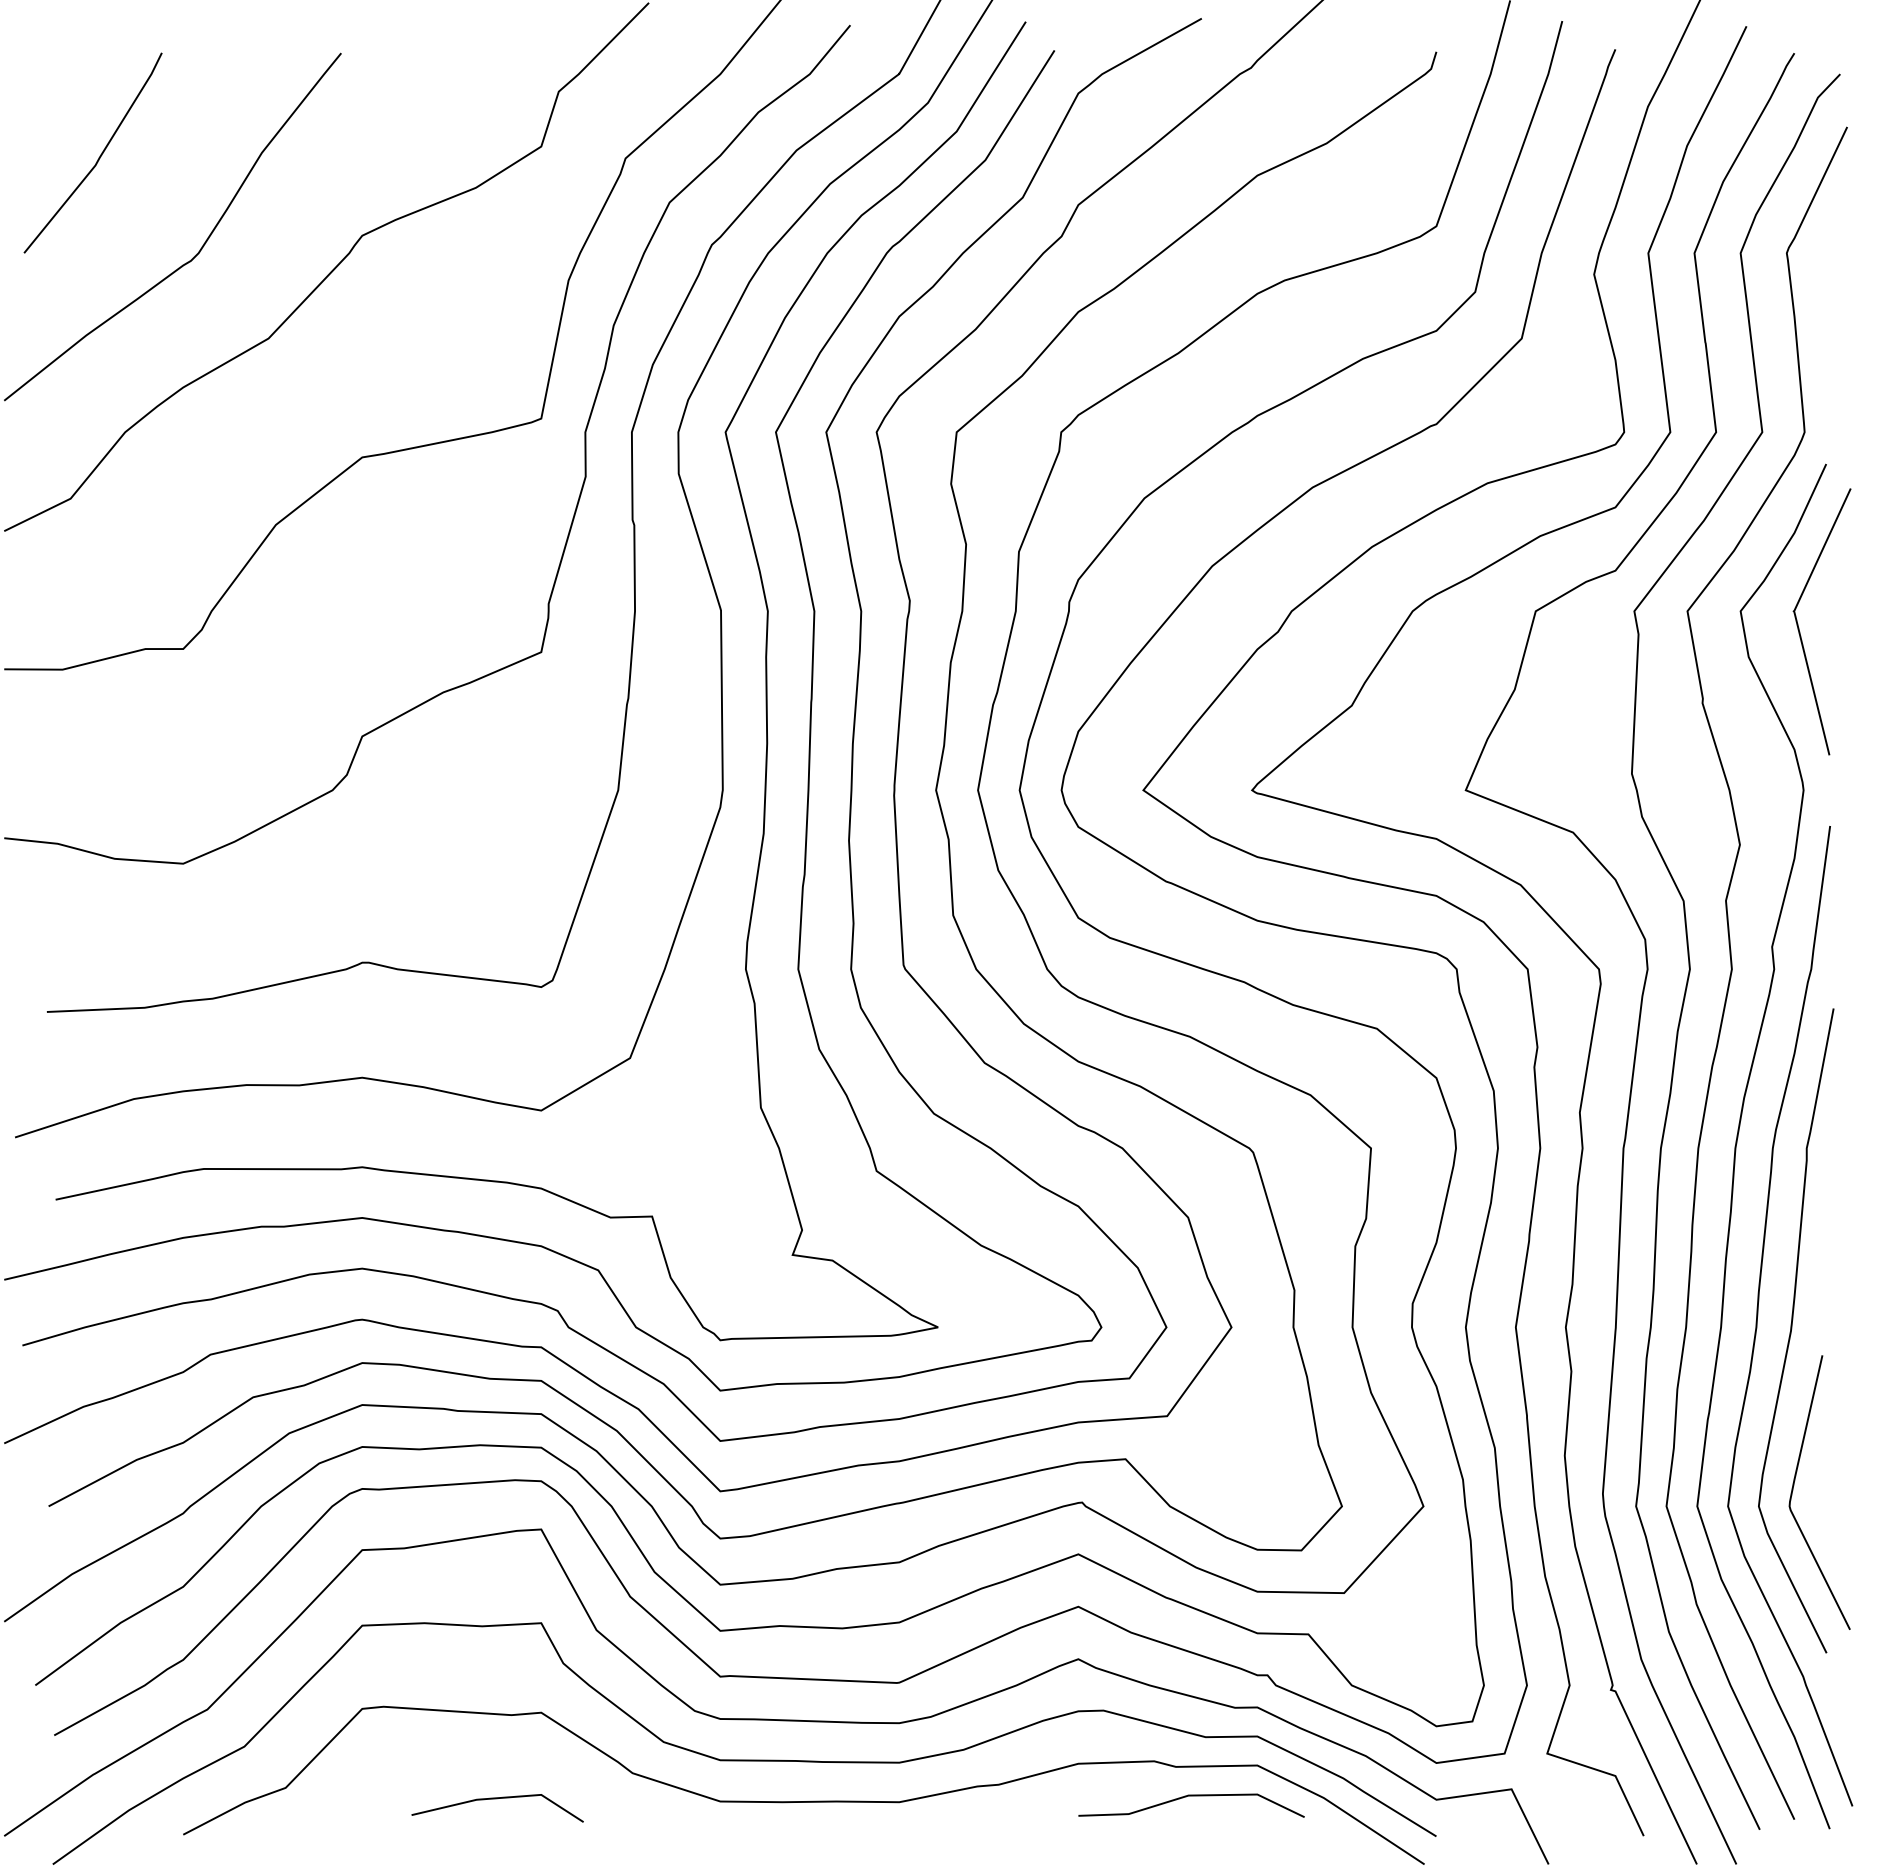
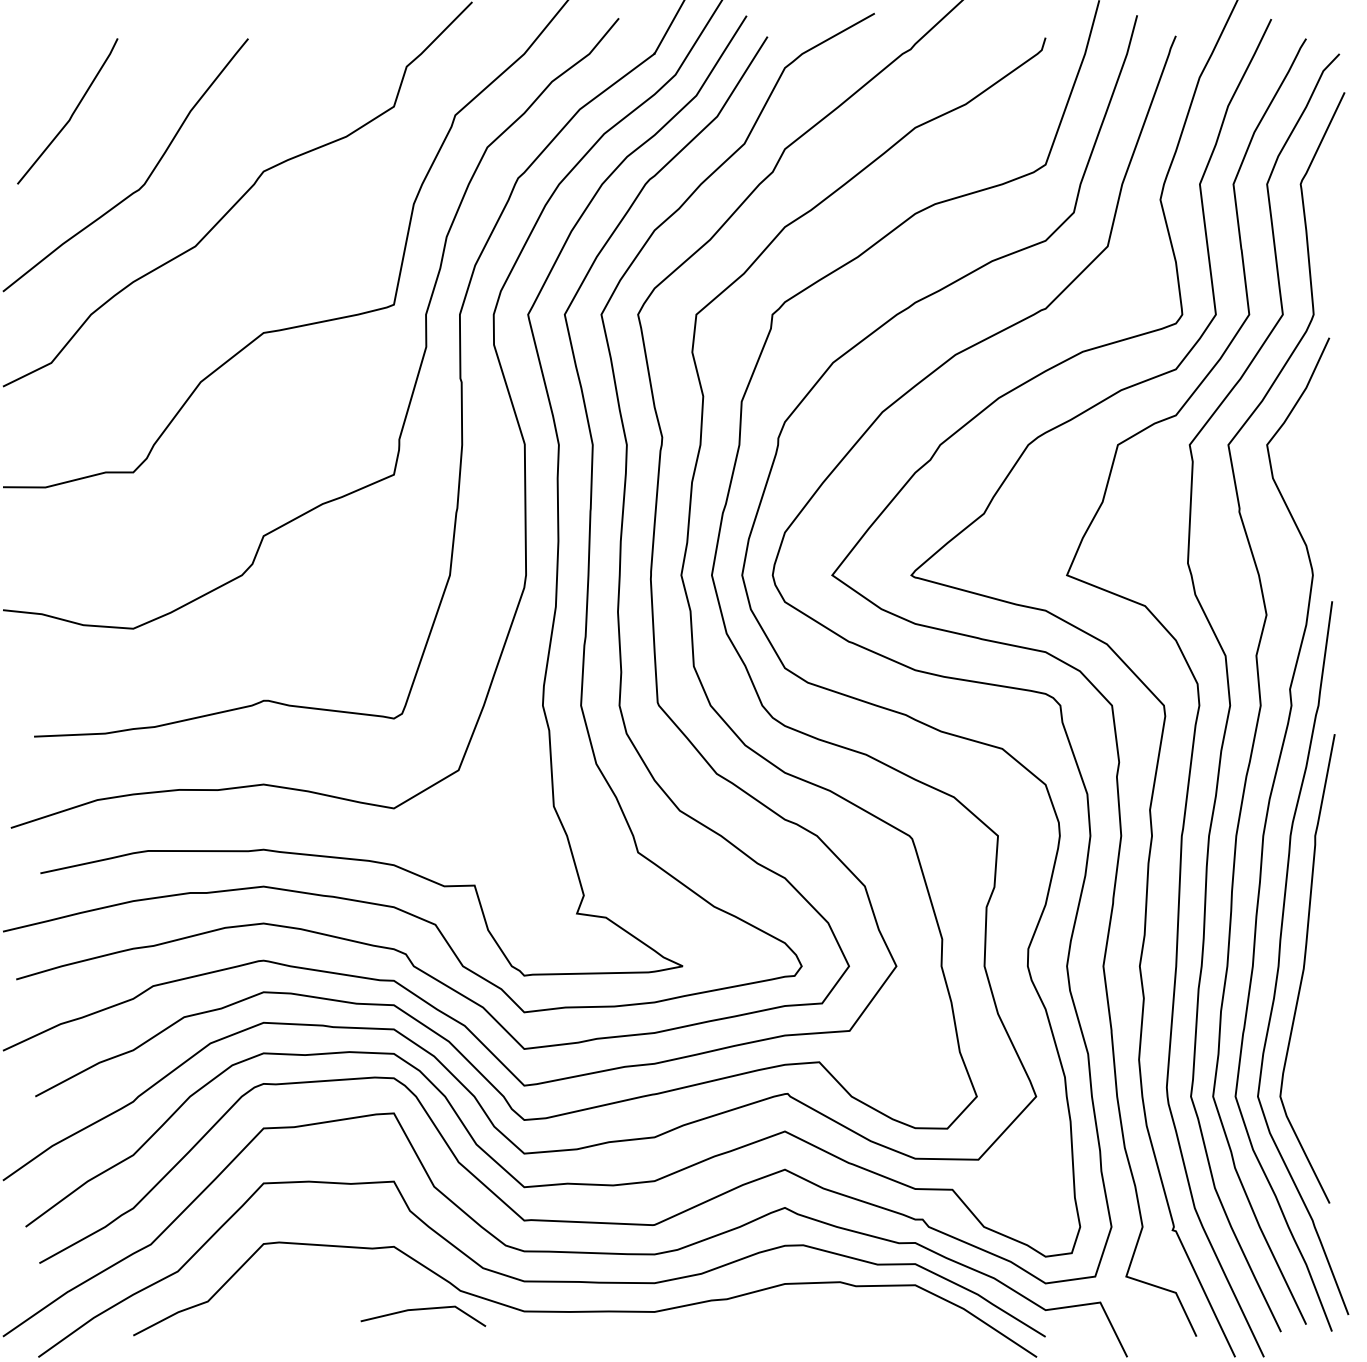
curve: (1799, 627) -> (1309, 456), removed
curve: (1794, 1485) -> (1306, 1081), removed
line: (1191, 1796) -> (867, 1307), removed
line: (497, 1799) -> (423, 1309), moved

